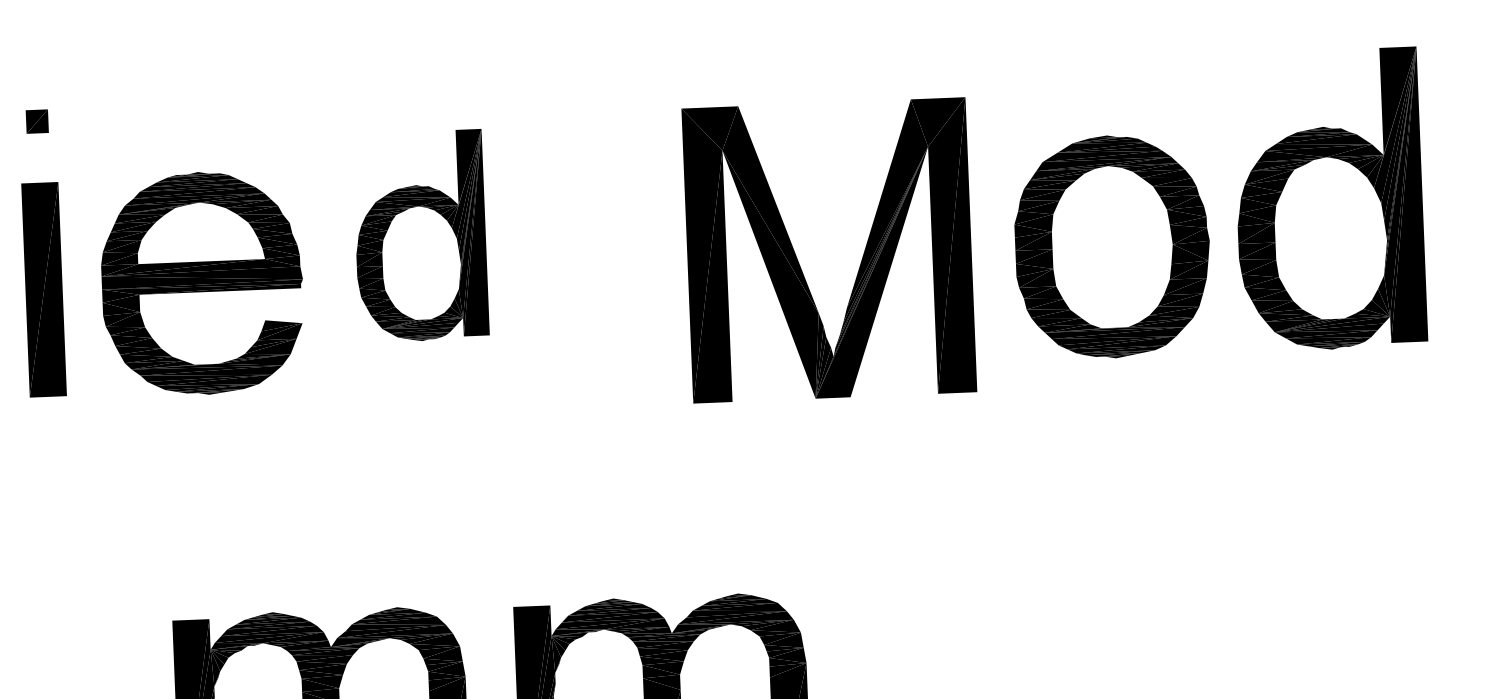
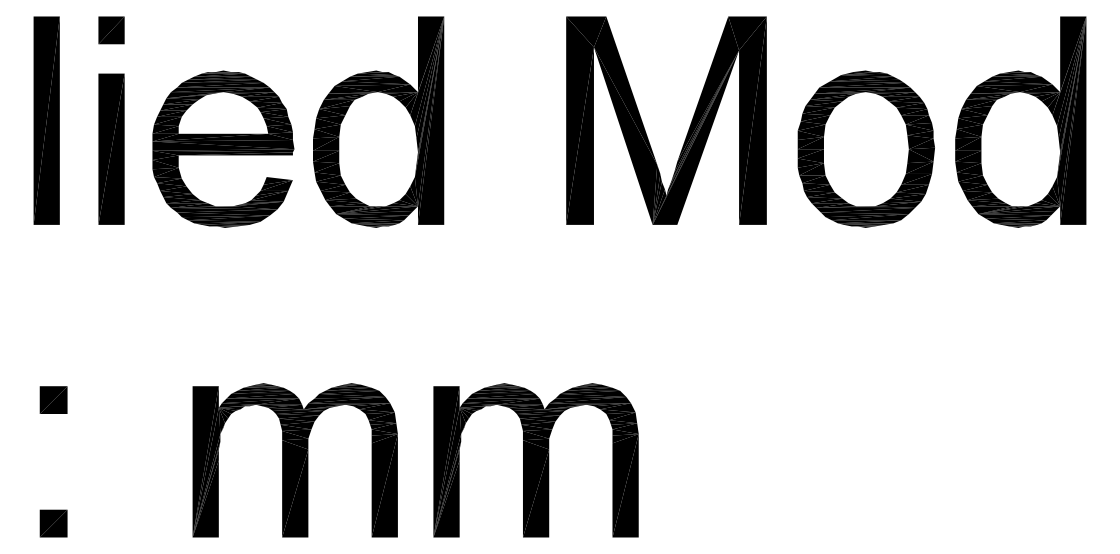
part: (37, 121) -> (111, 30), size x1.67
part: (420, 235) -> (378, 121), size x1.43
part: (798, 259) -> (644, 126), moved

